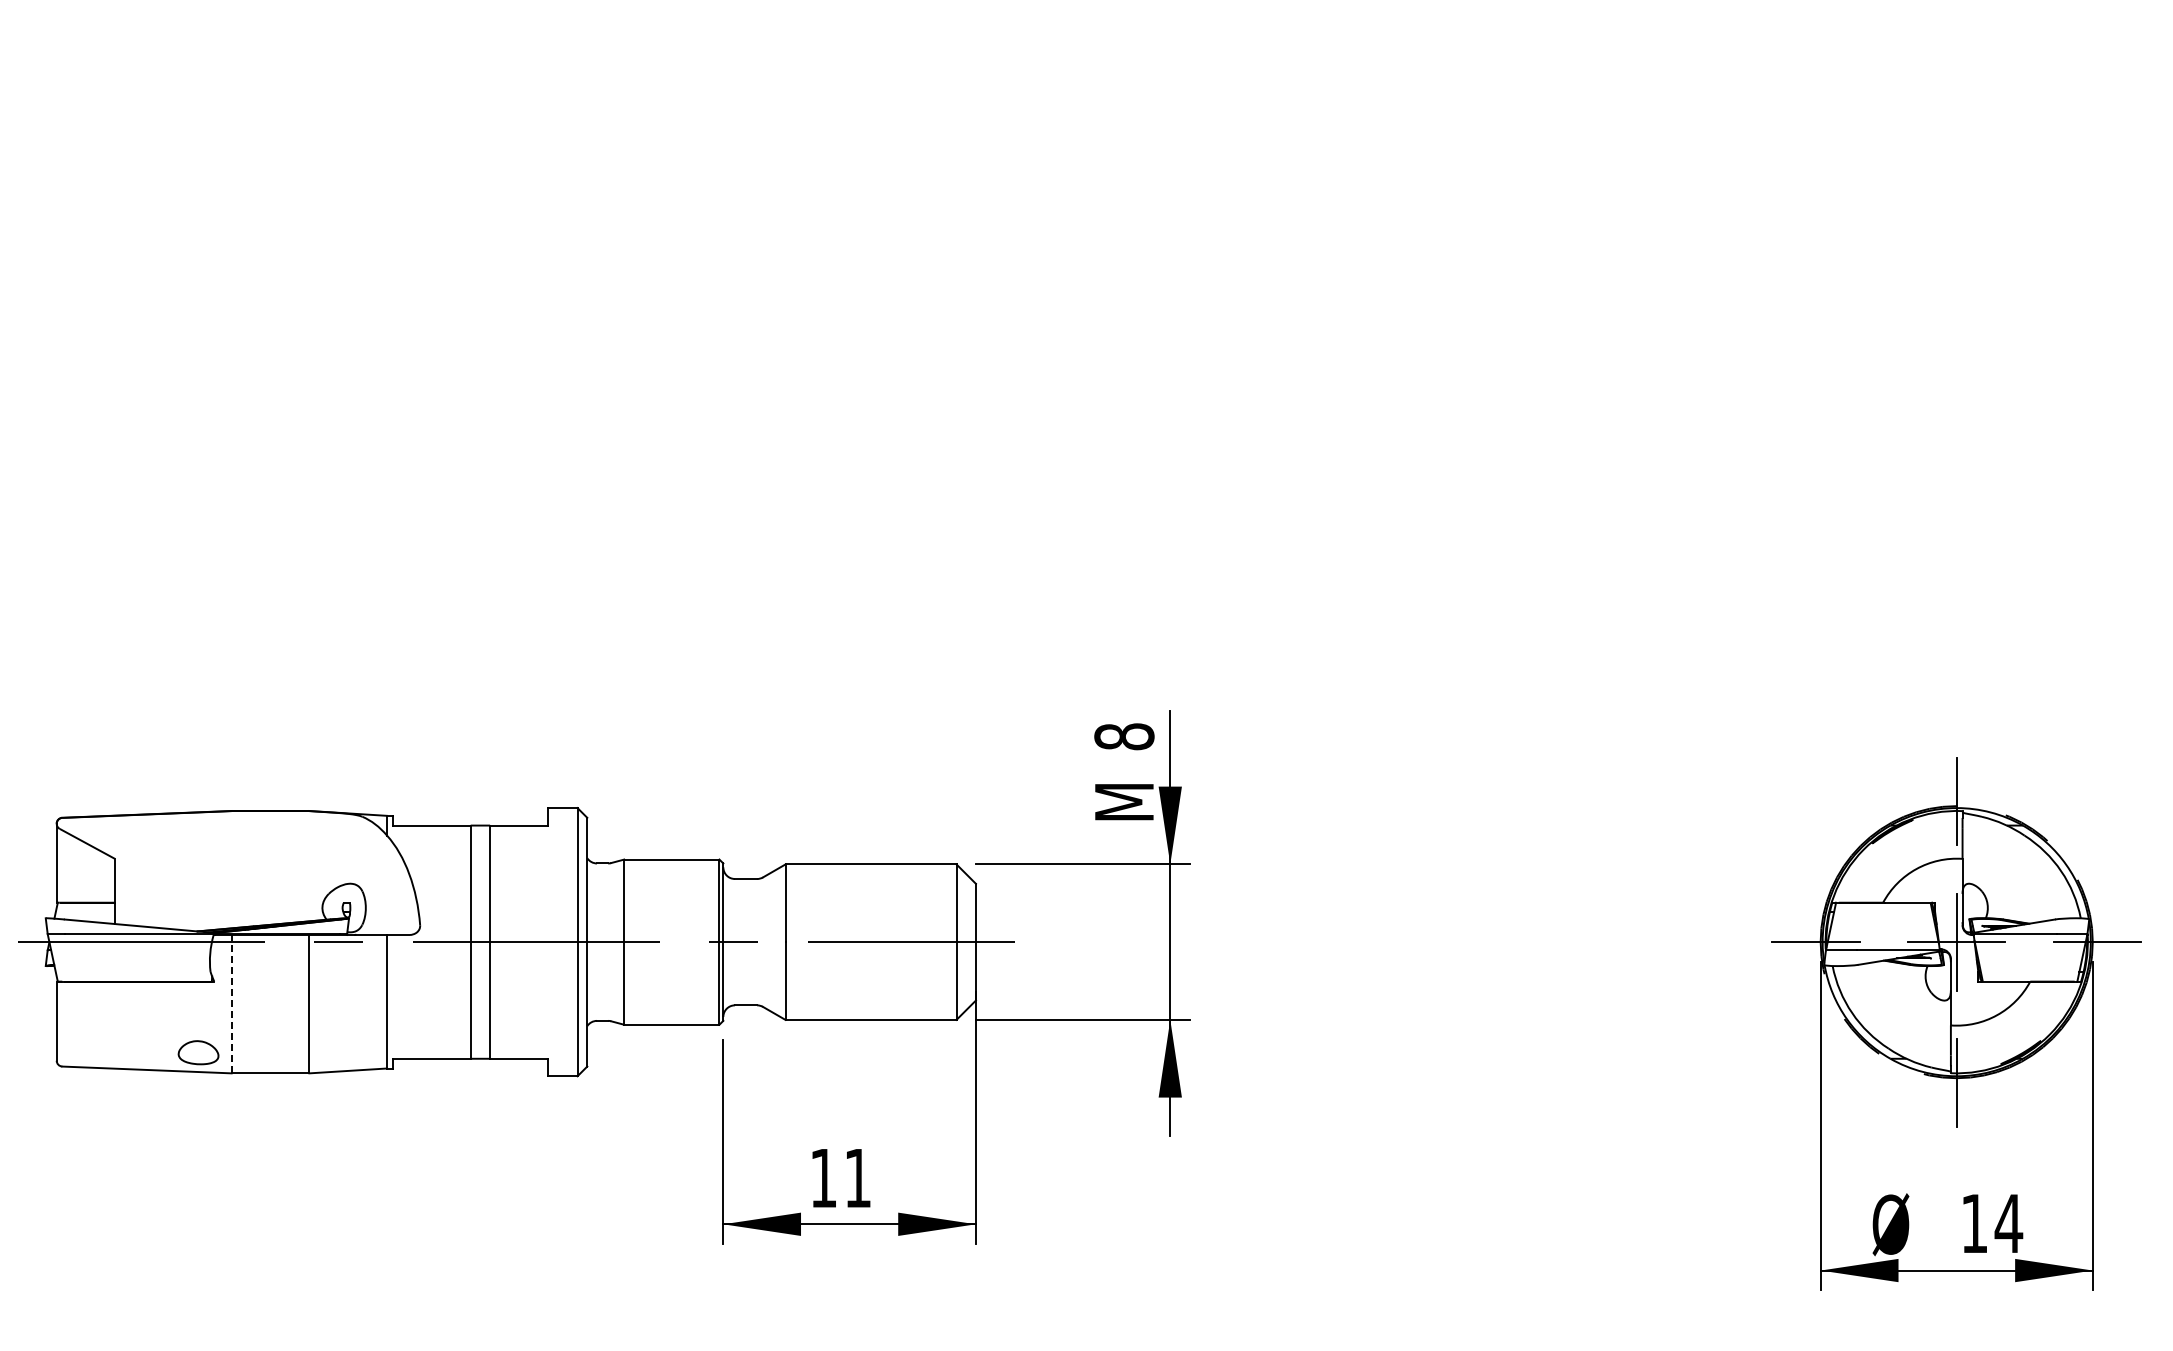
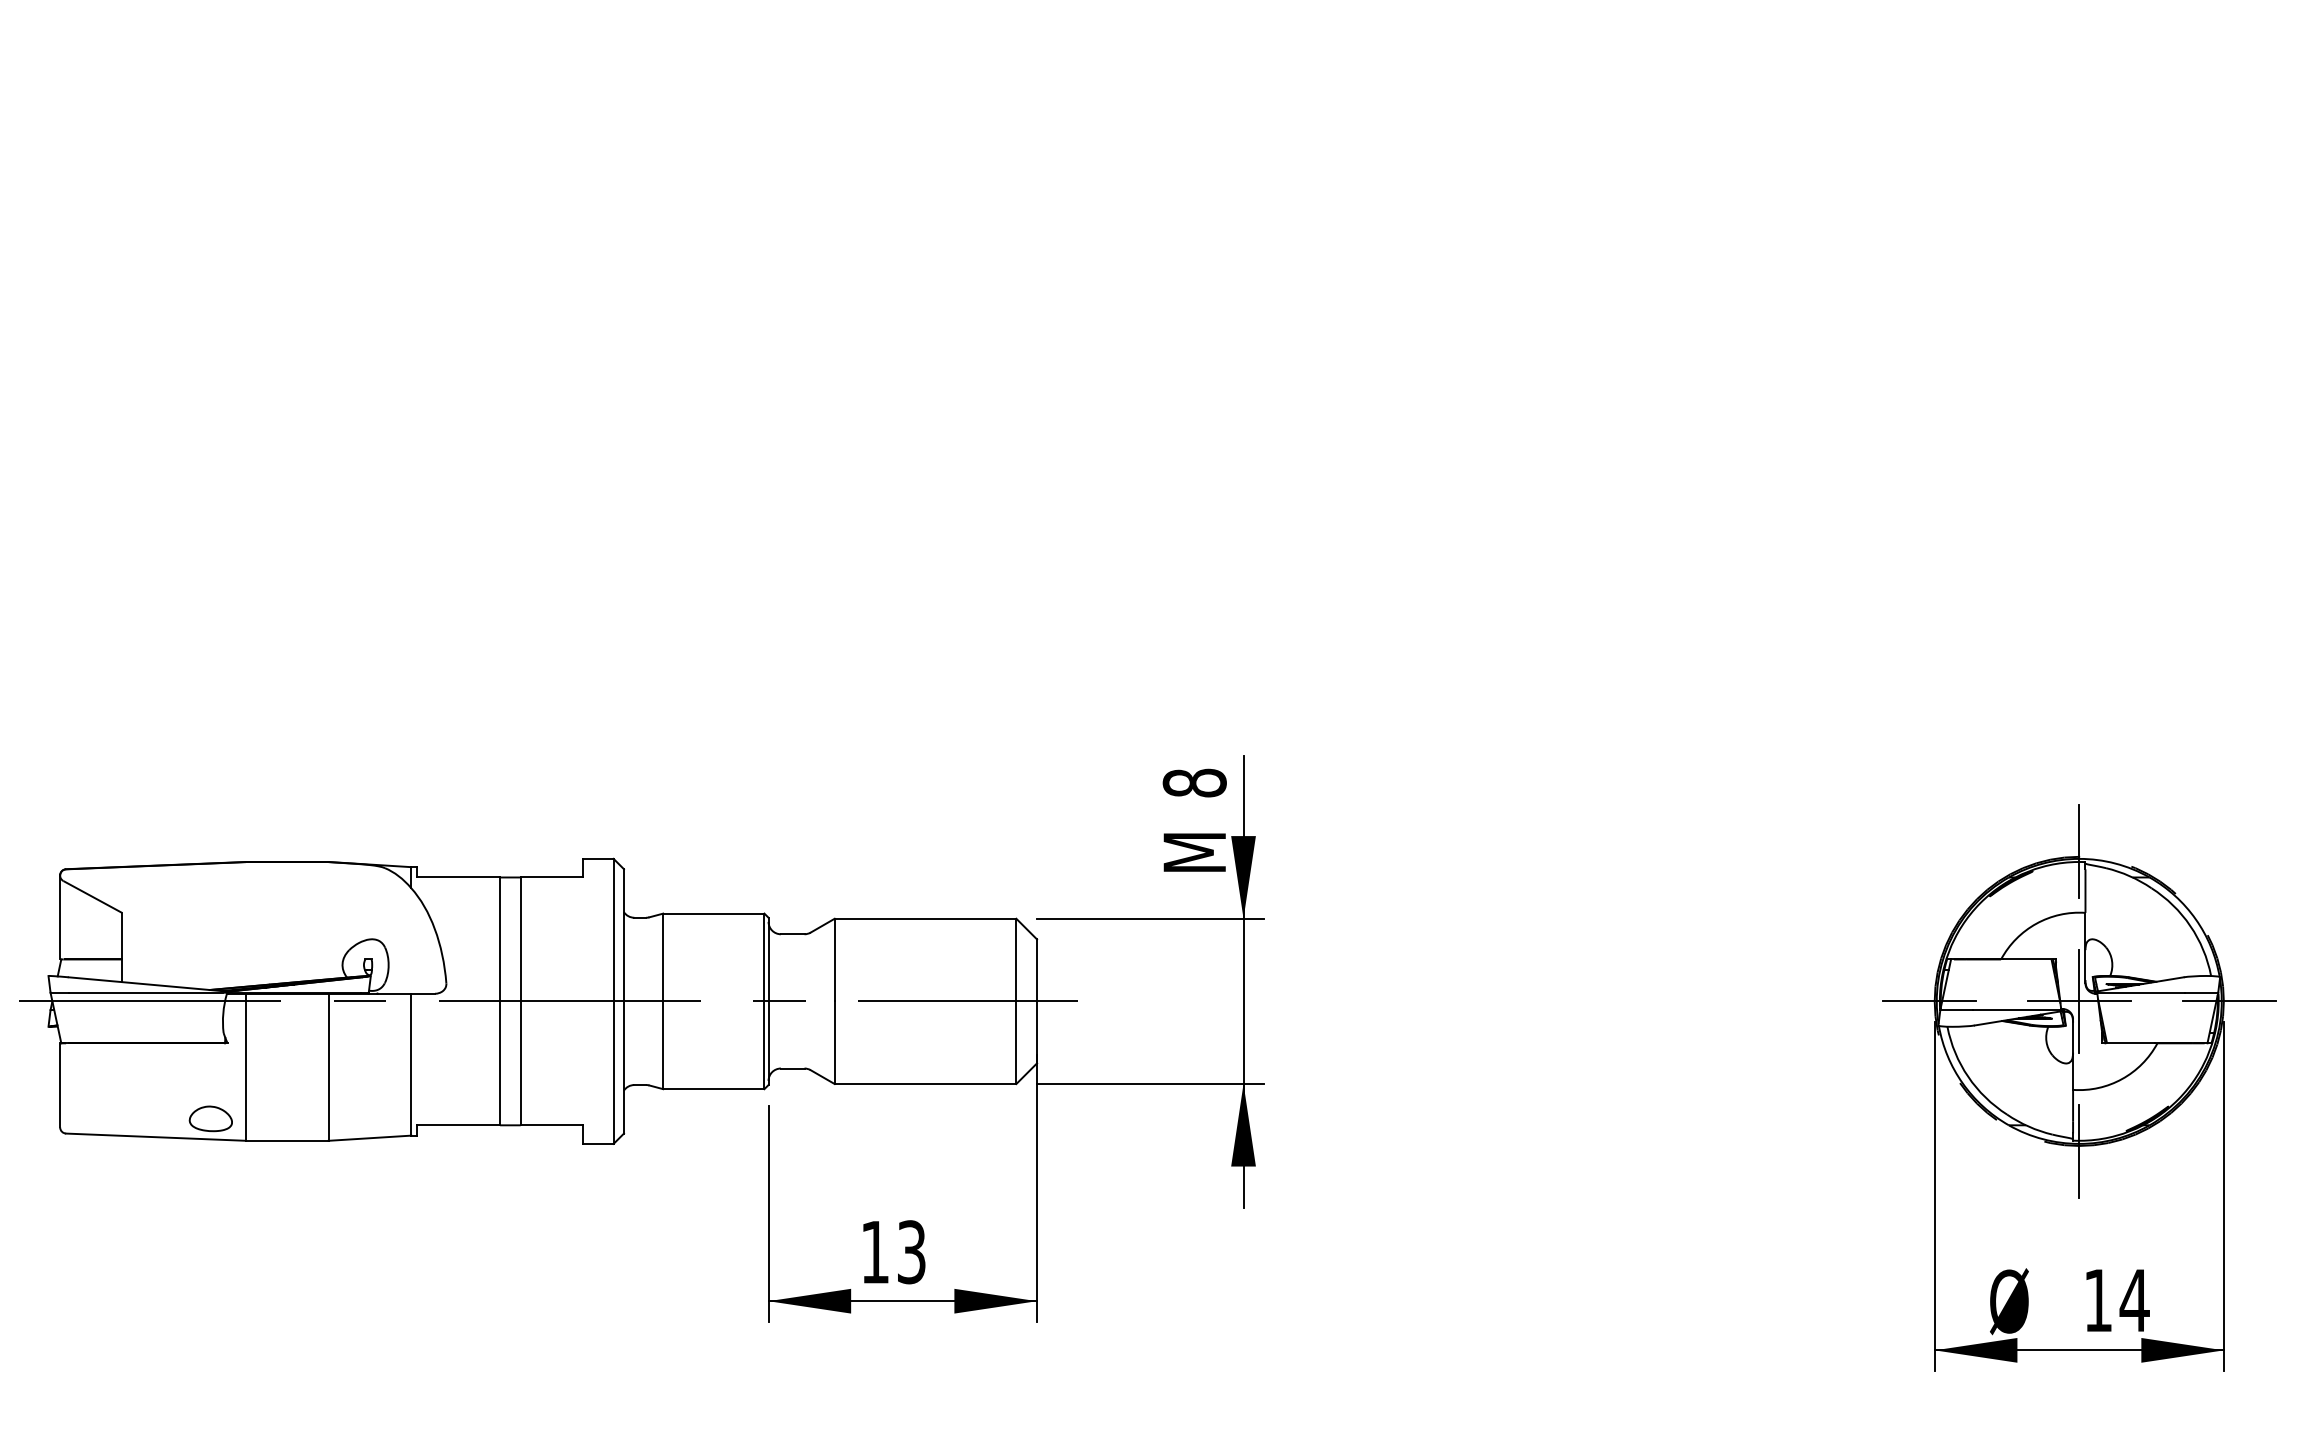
line: (231, 1003) -> (245, 1066), dashed -> solid
text: (857, 1178) -> (911, 1252), 11 -> 13

